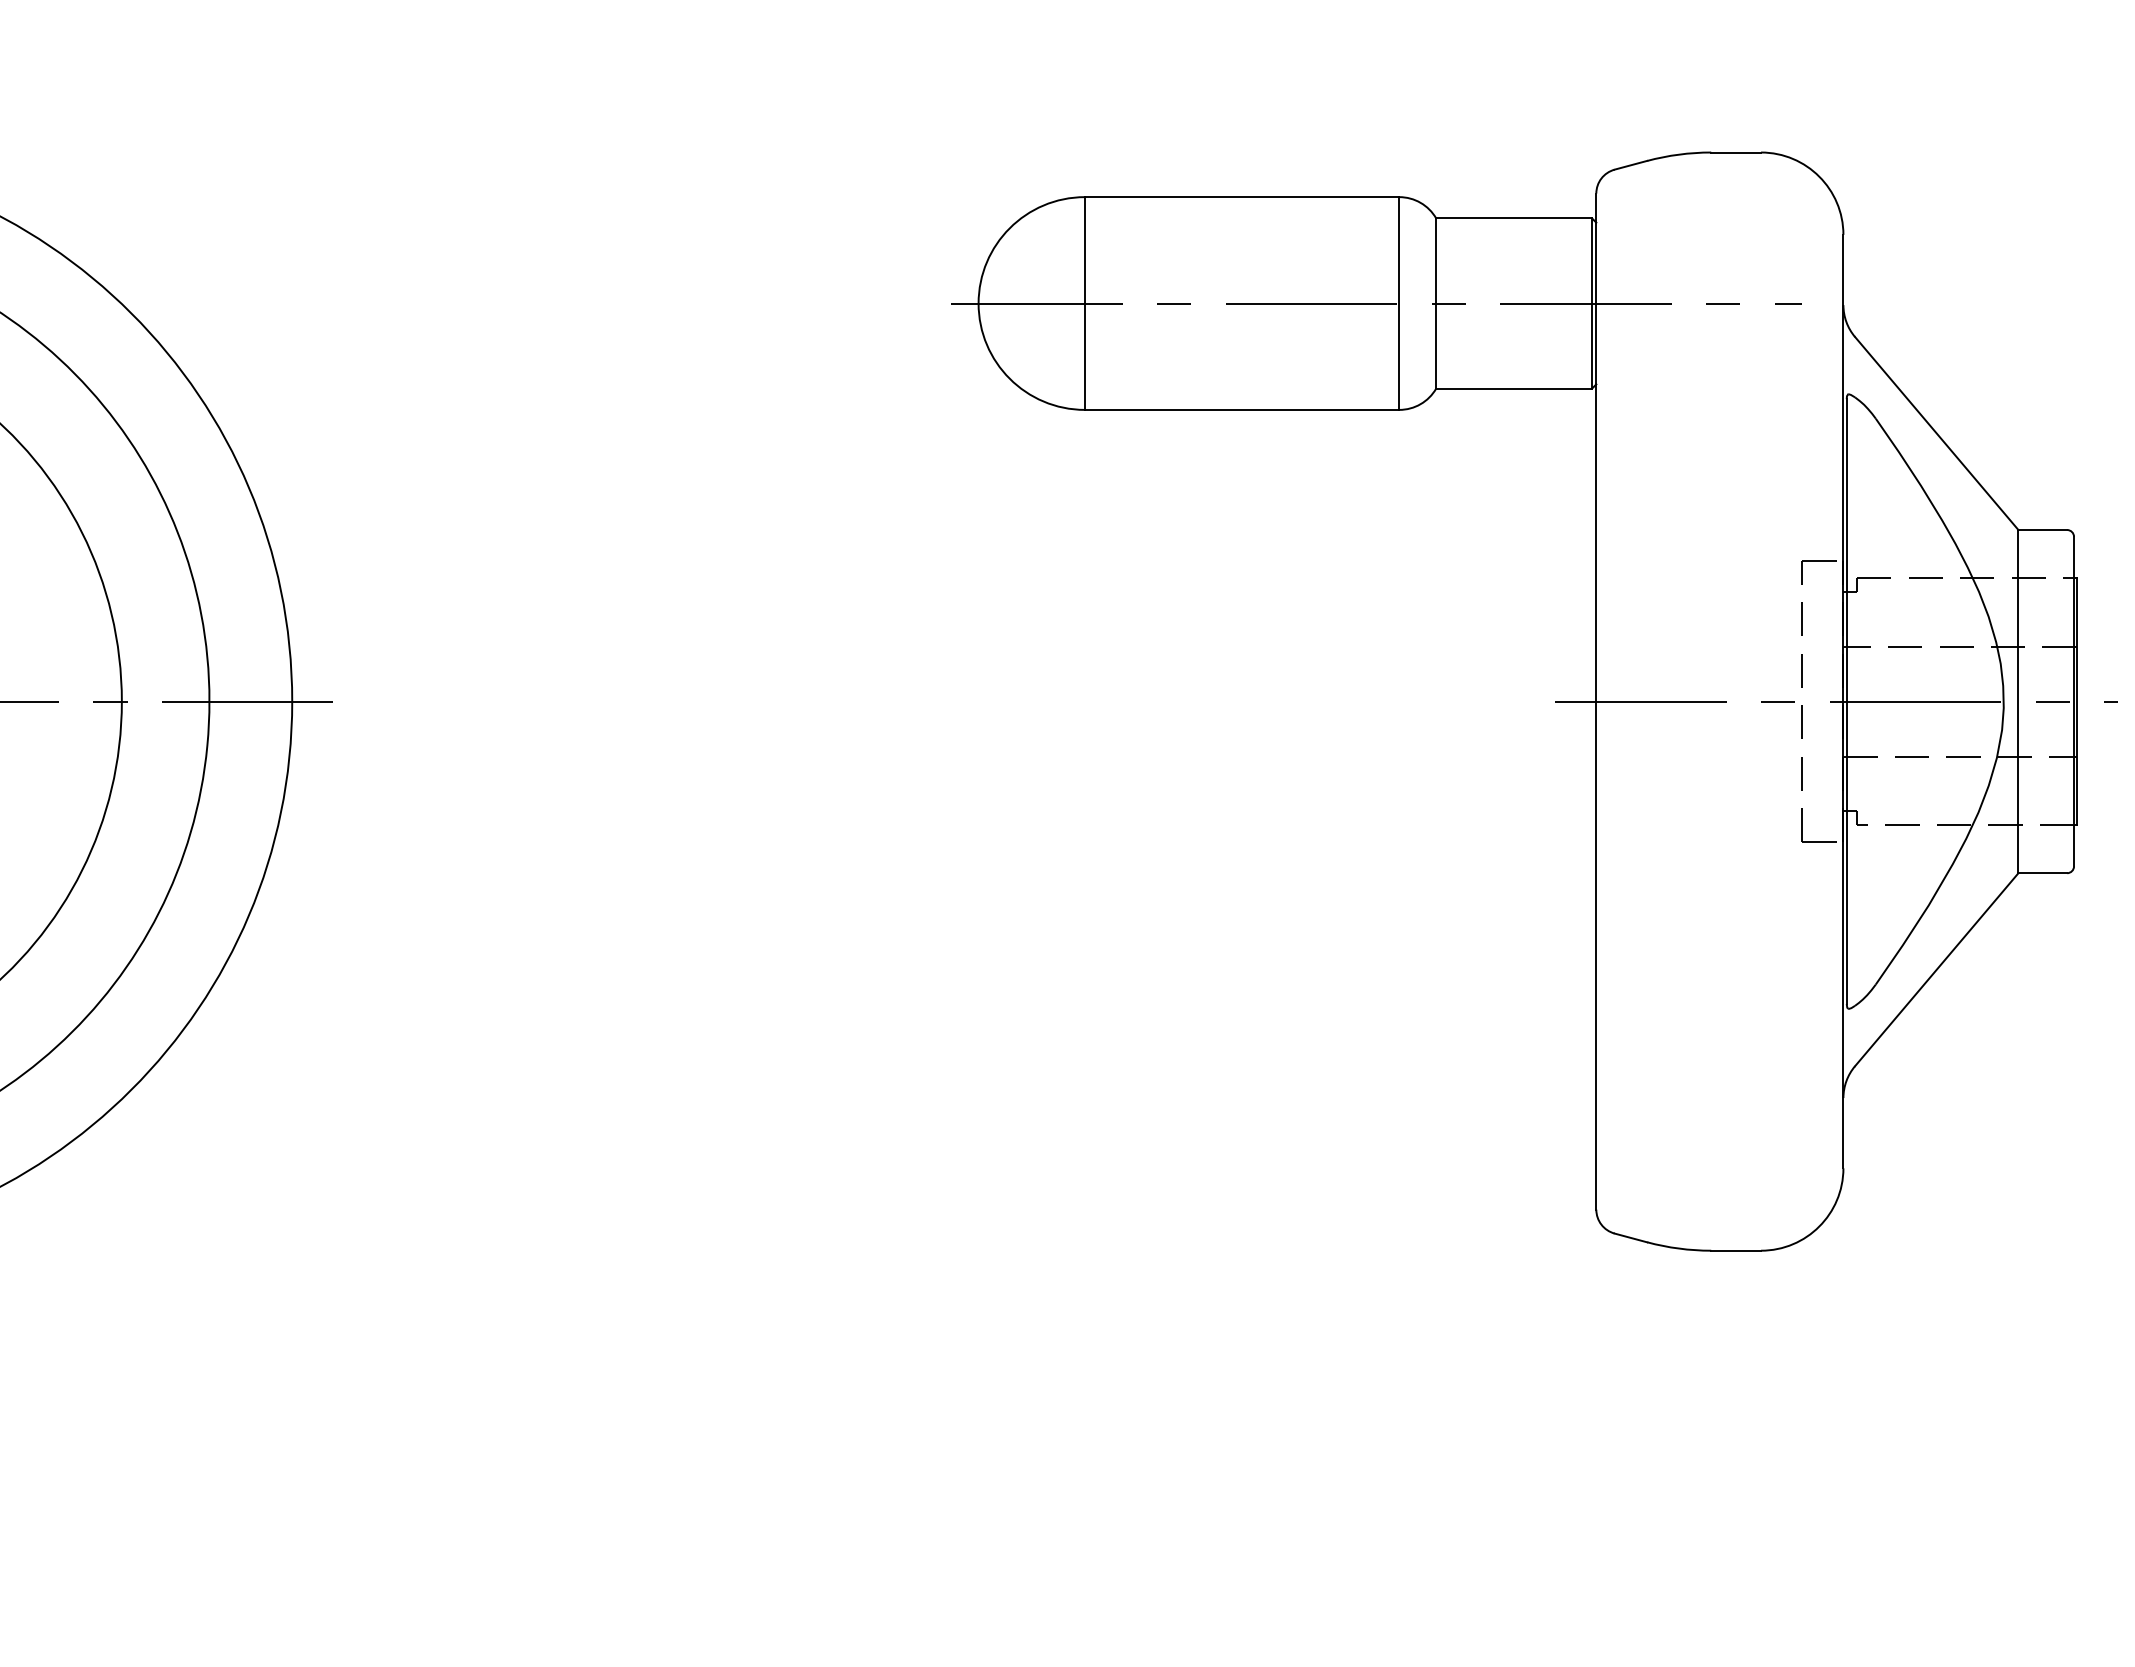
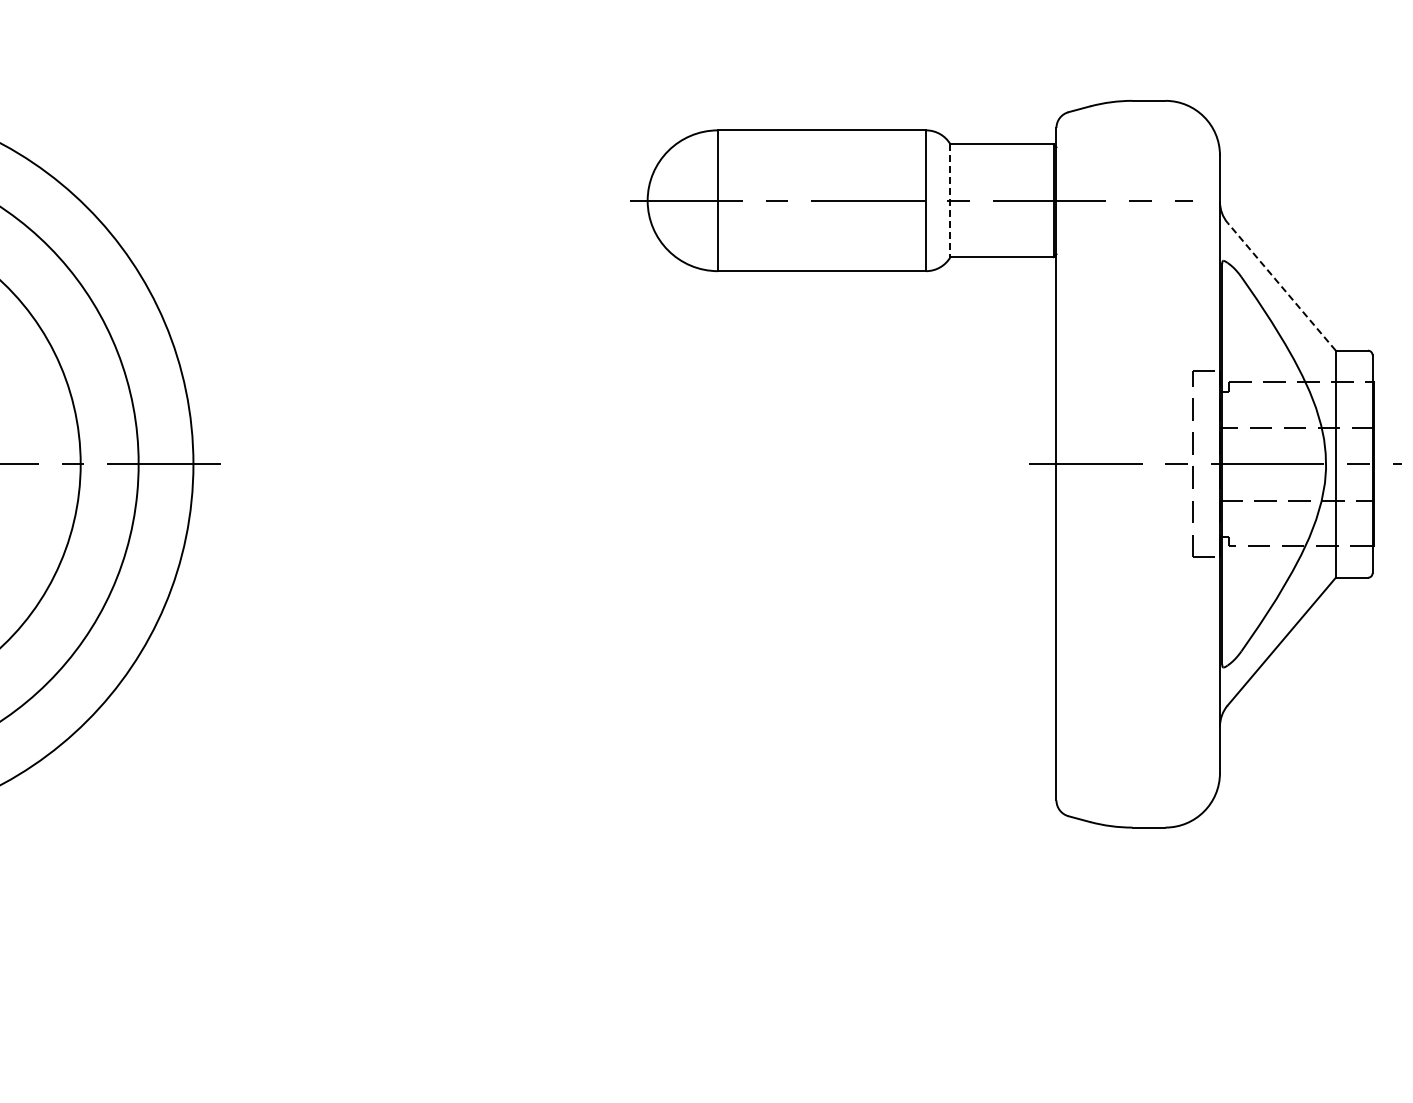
line: (1436, 304) -> (950, 201), solid -> dashed
line: (1936, 433) -> (1281, 286), solid -> dashed

